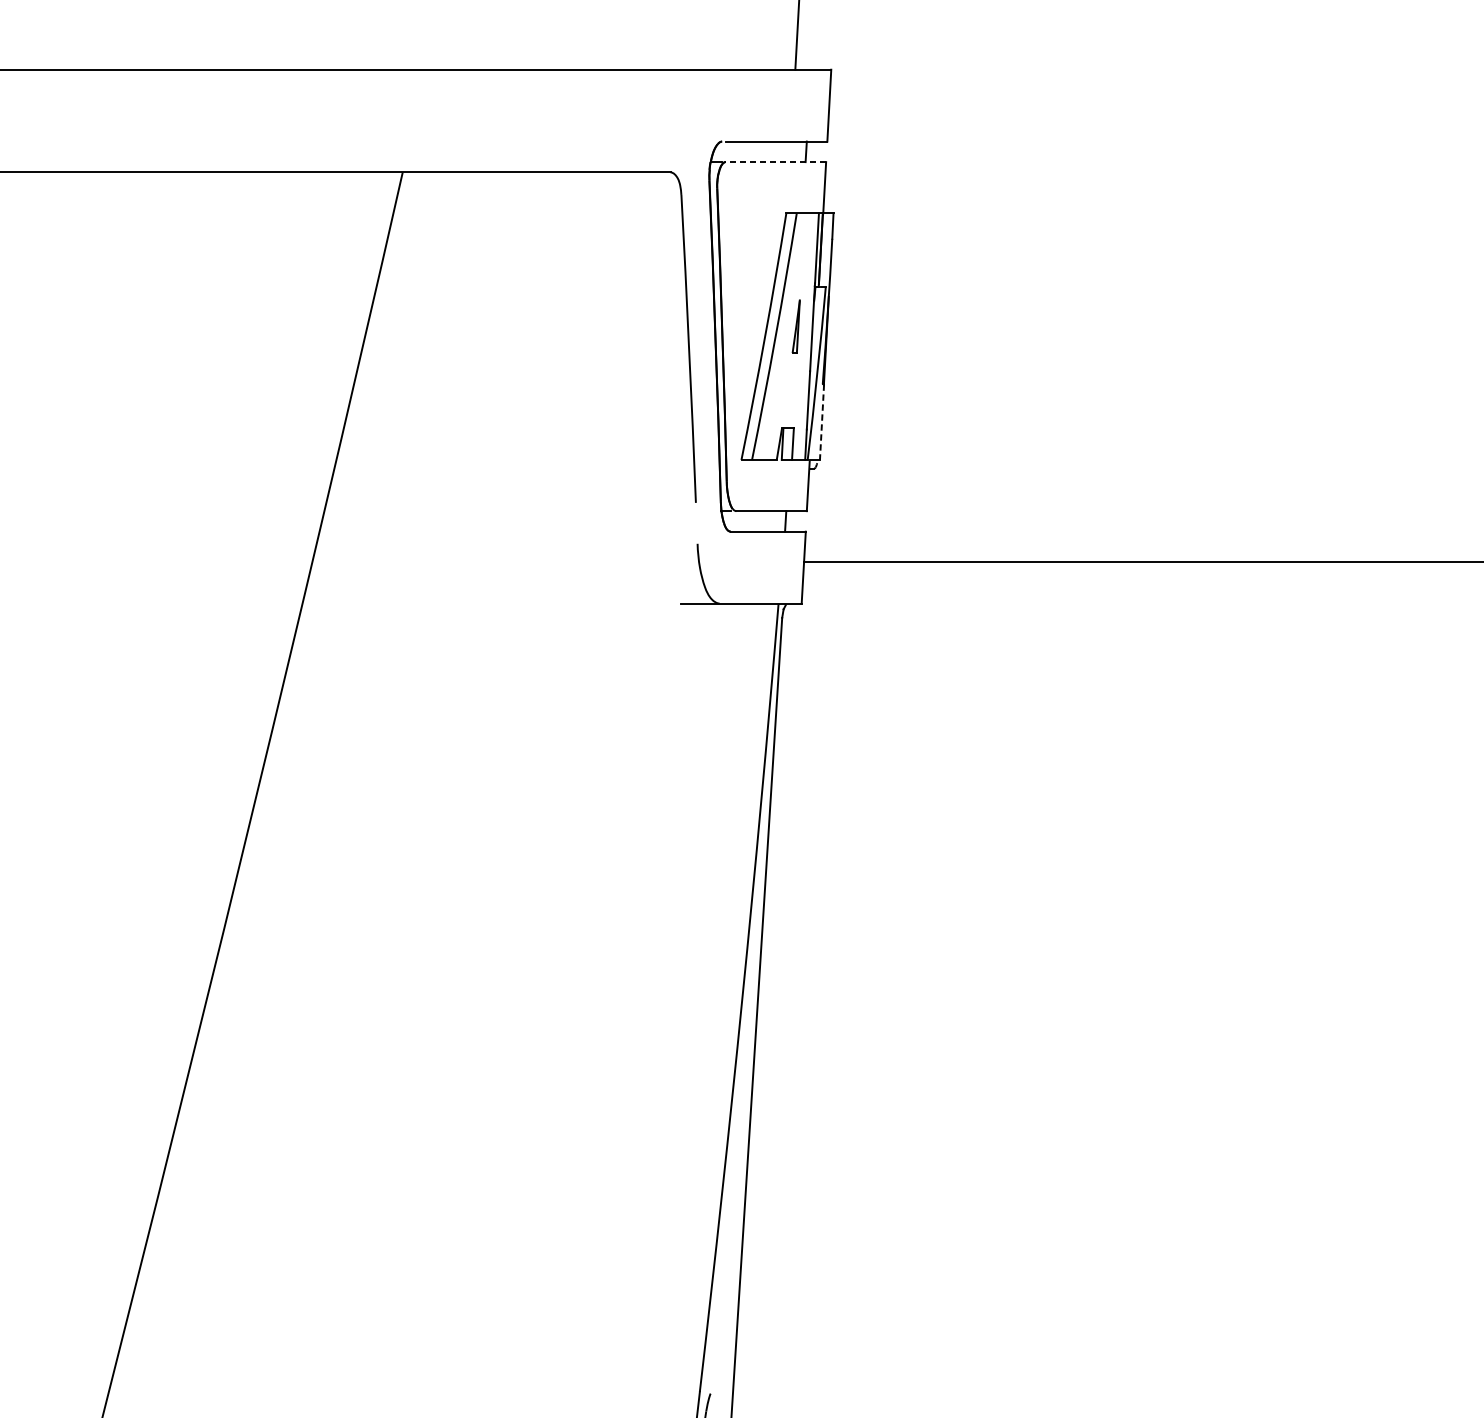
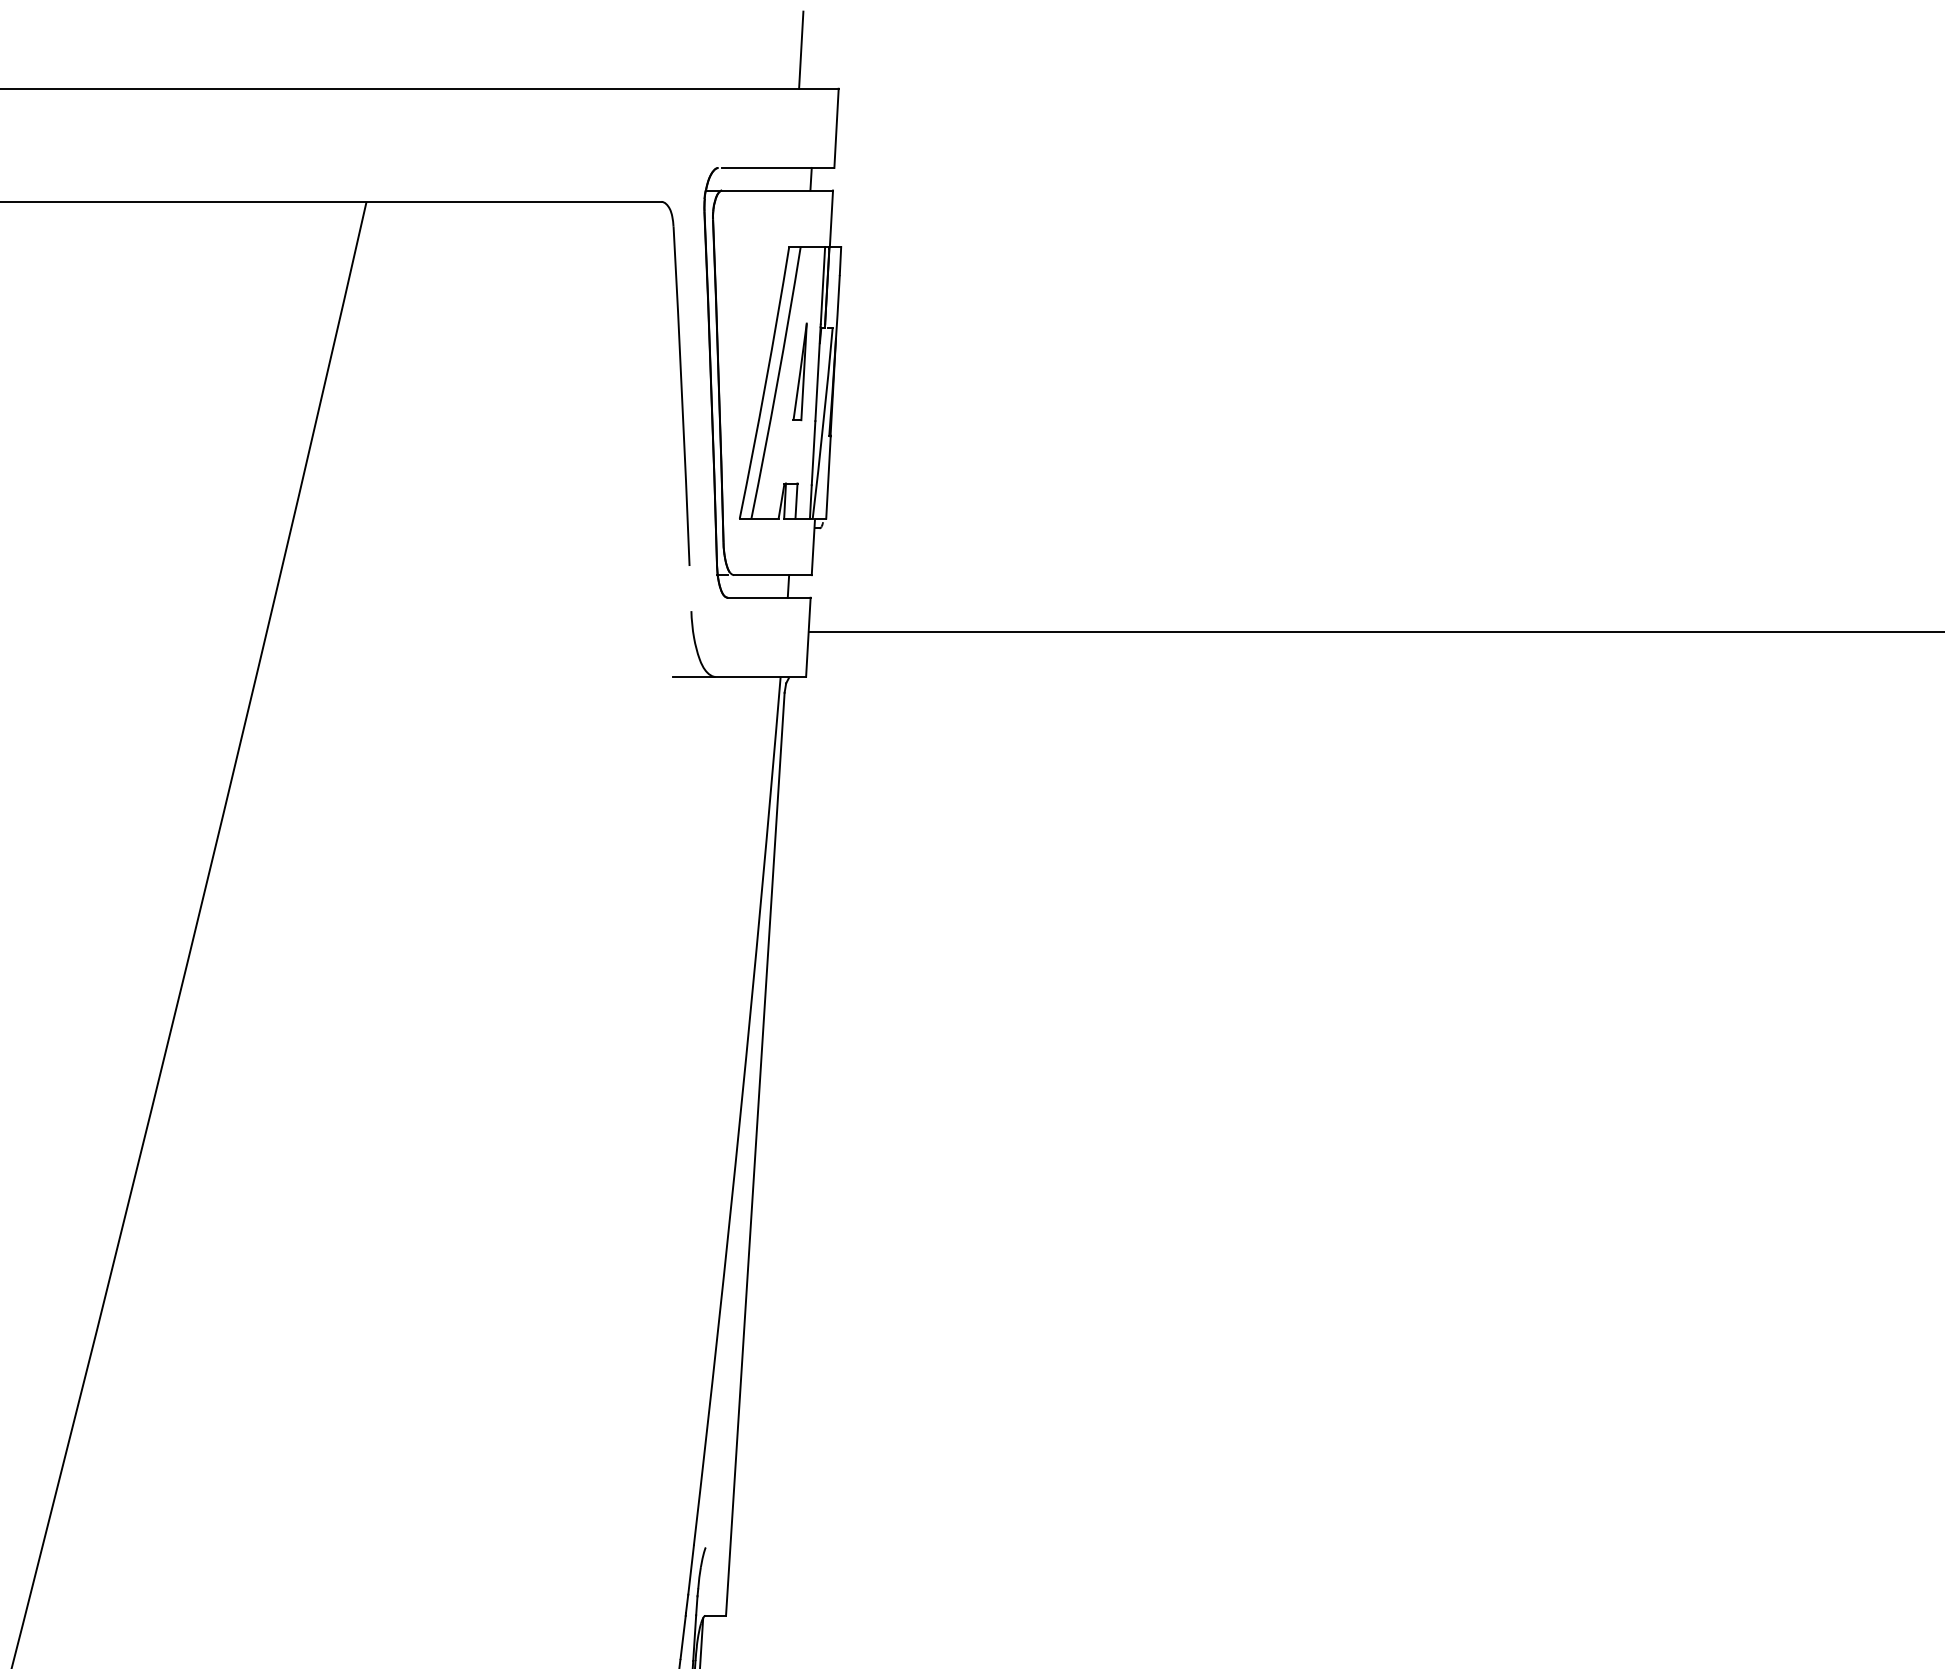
line: (775, 162) -> (777, 190), dashed -> solid
part: (795, 326) -> (799, 371), size x1.67
line: (822, 422) -> (828, 477), dashed -> solid

